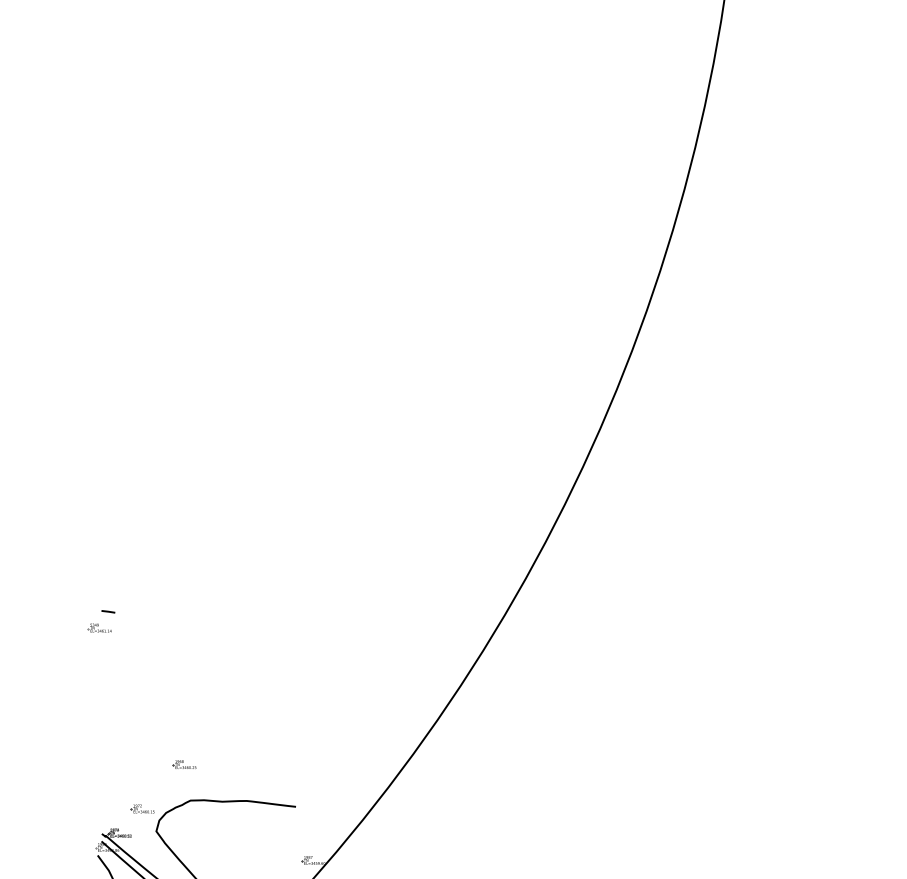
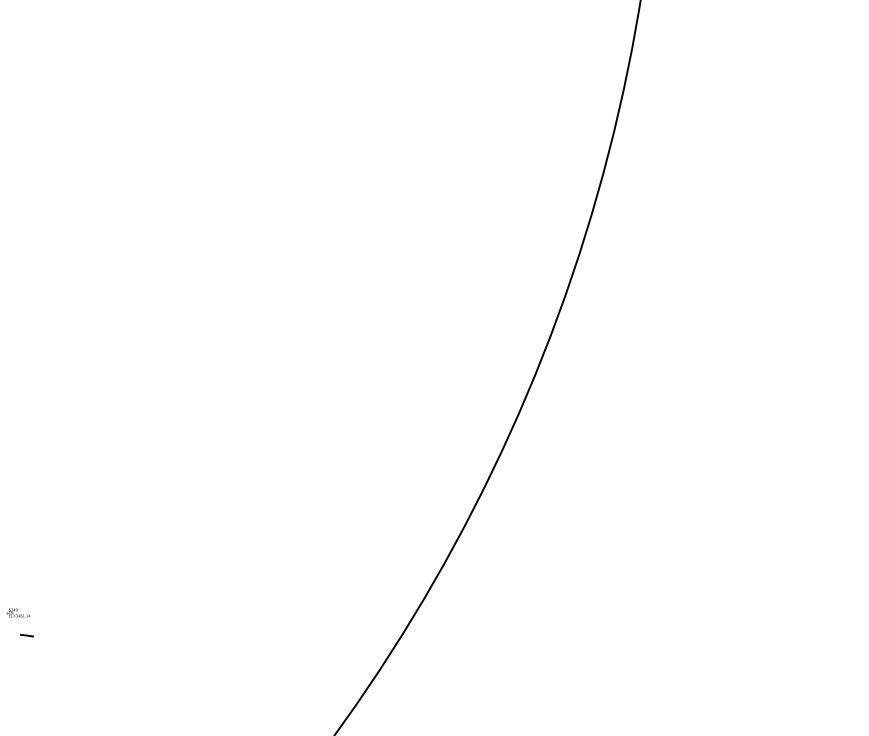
line: (108, 611) -> (27, 635), moved

